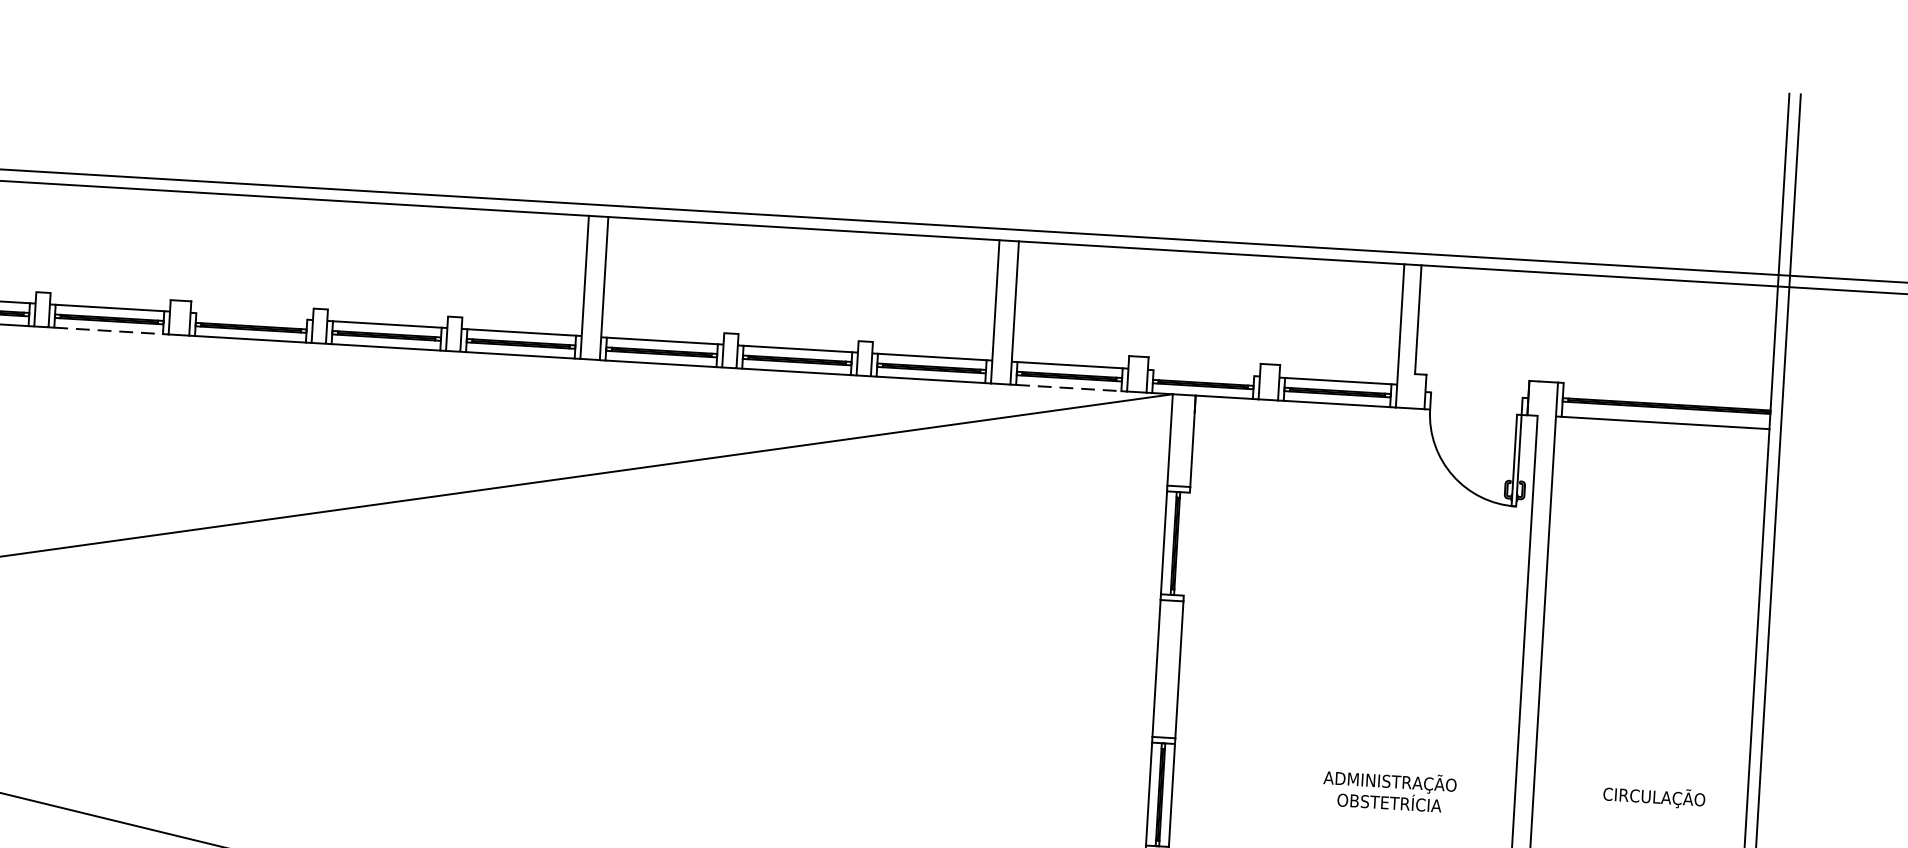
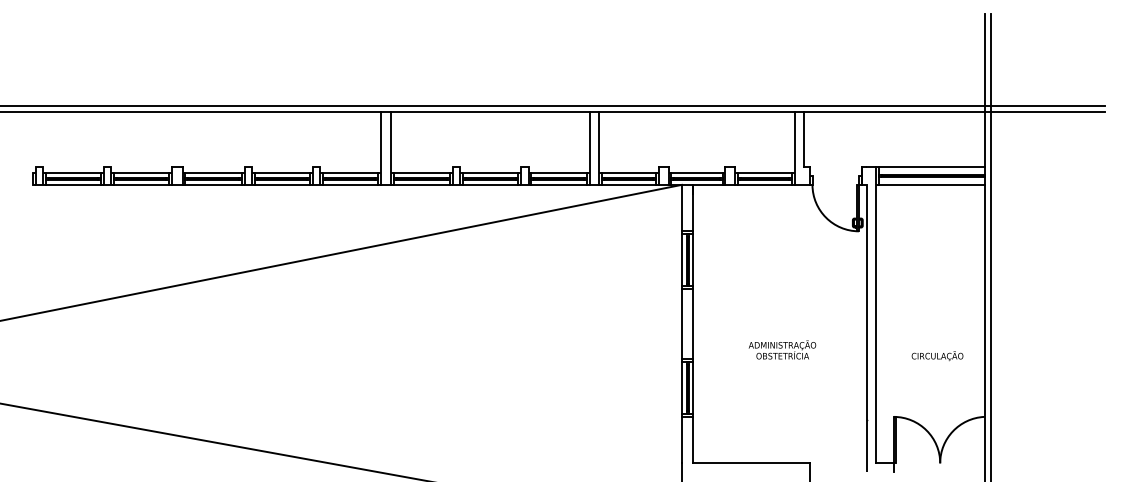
line: (251, 317) -> (213, 173), added
line: (108, 330) -> (141, 184), dashed -> solid
line: (1202, 373) -> (696, 173), added
line: (1069, 387) -> (629, 184), dashed -> solid
line: (1666, 389) -> (931, 167), added
line: (1186, 544) -> (693, 260), added
text: (1389, 789) -> (782, 349), moved
text: (1654, 797) -> (937, 356), moved

